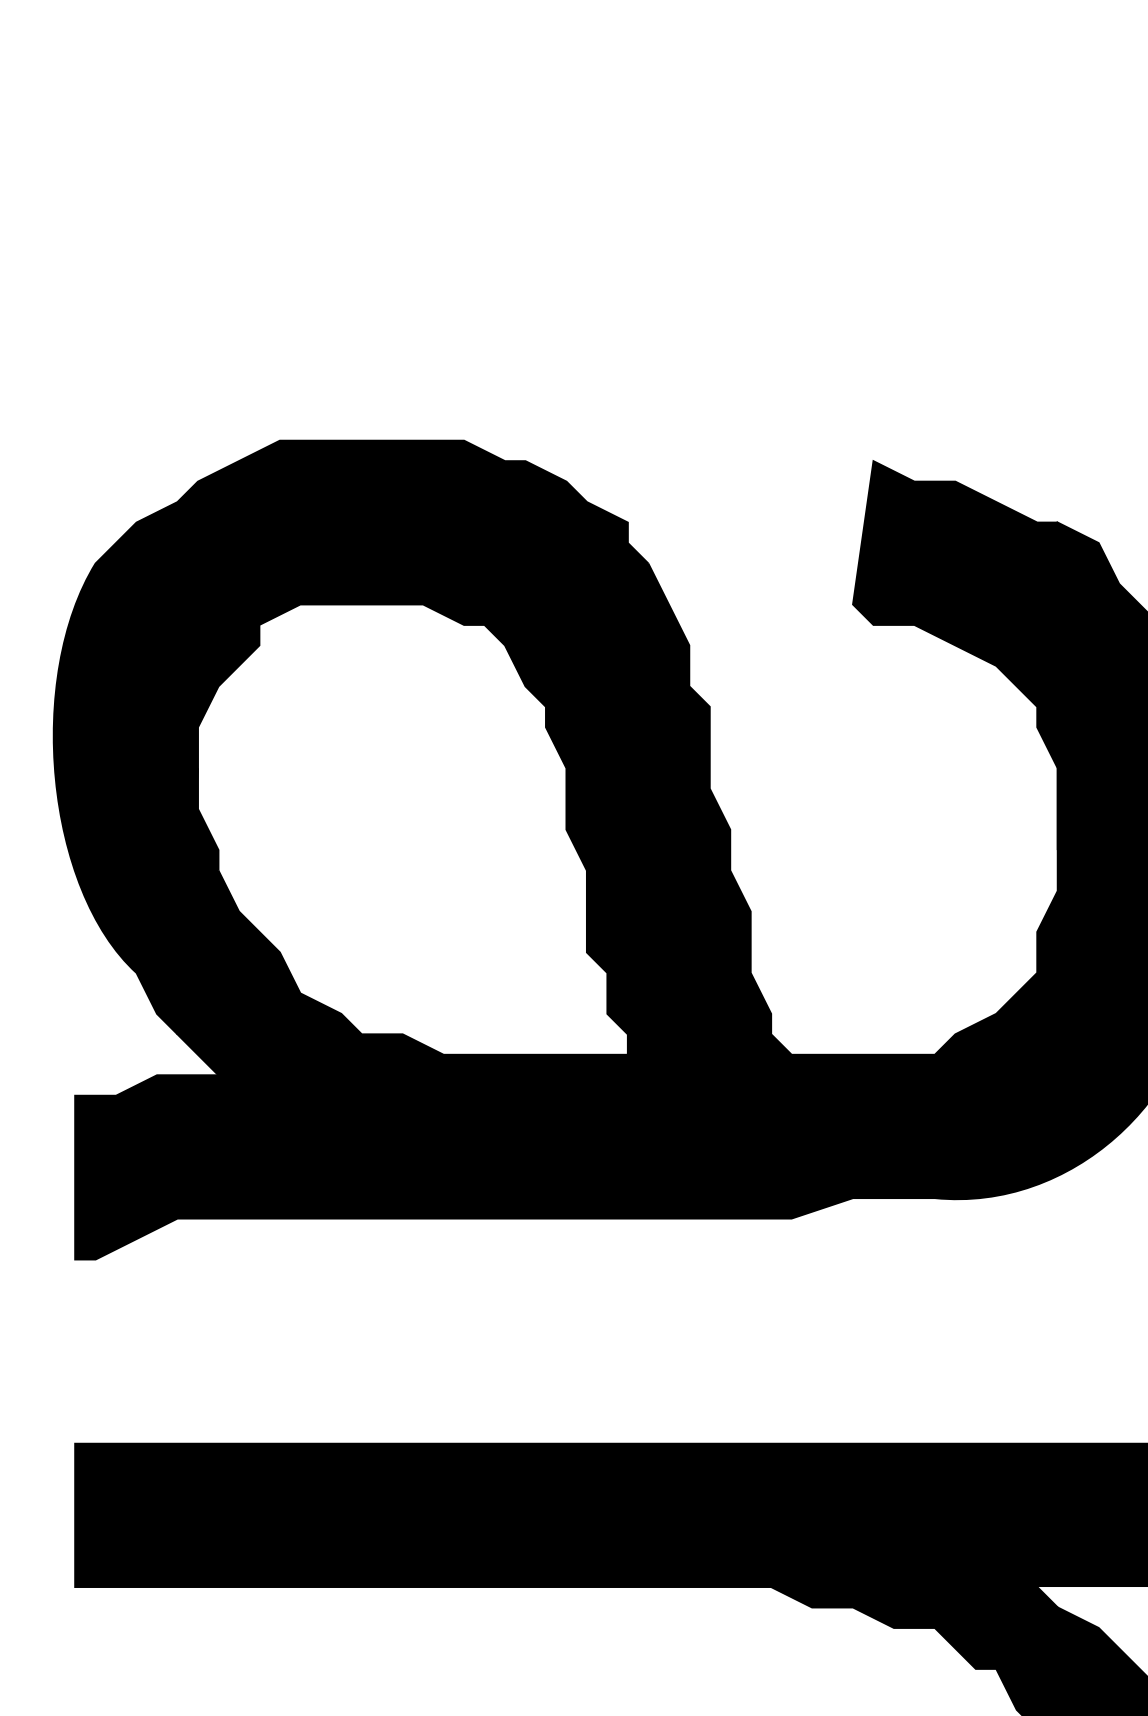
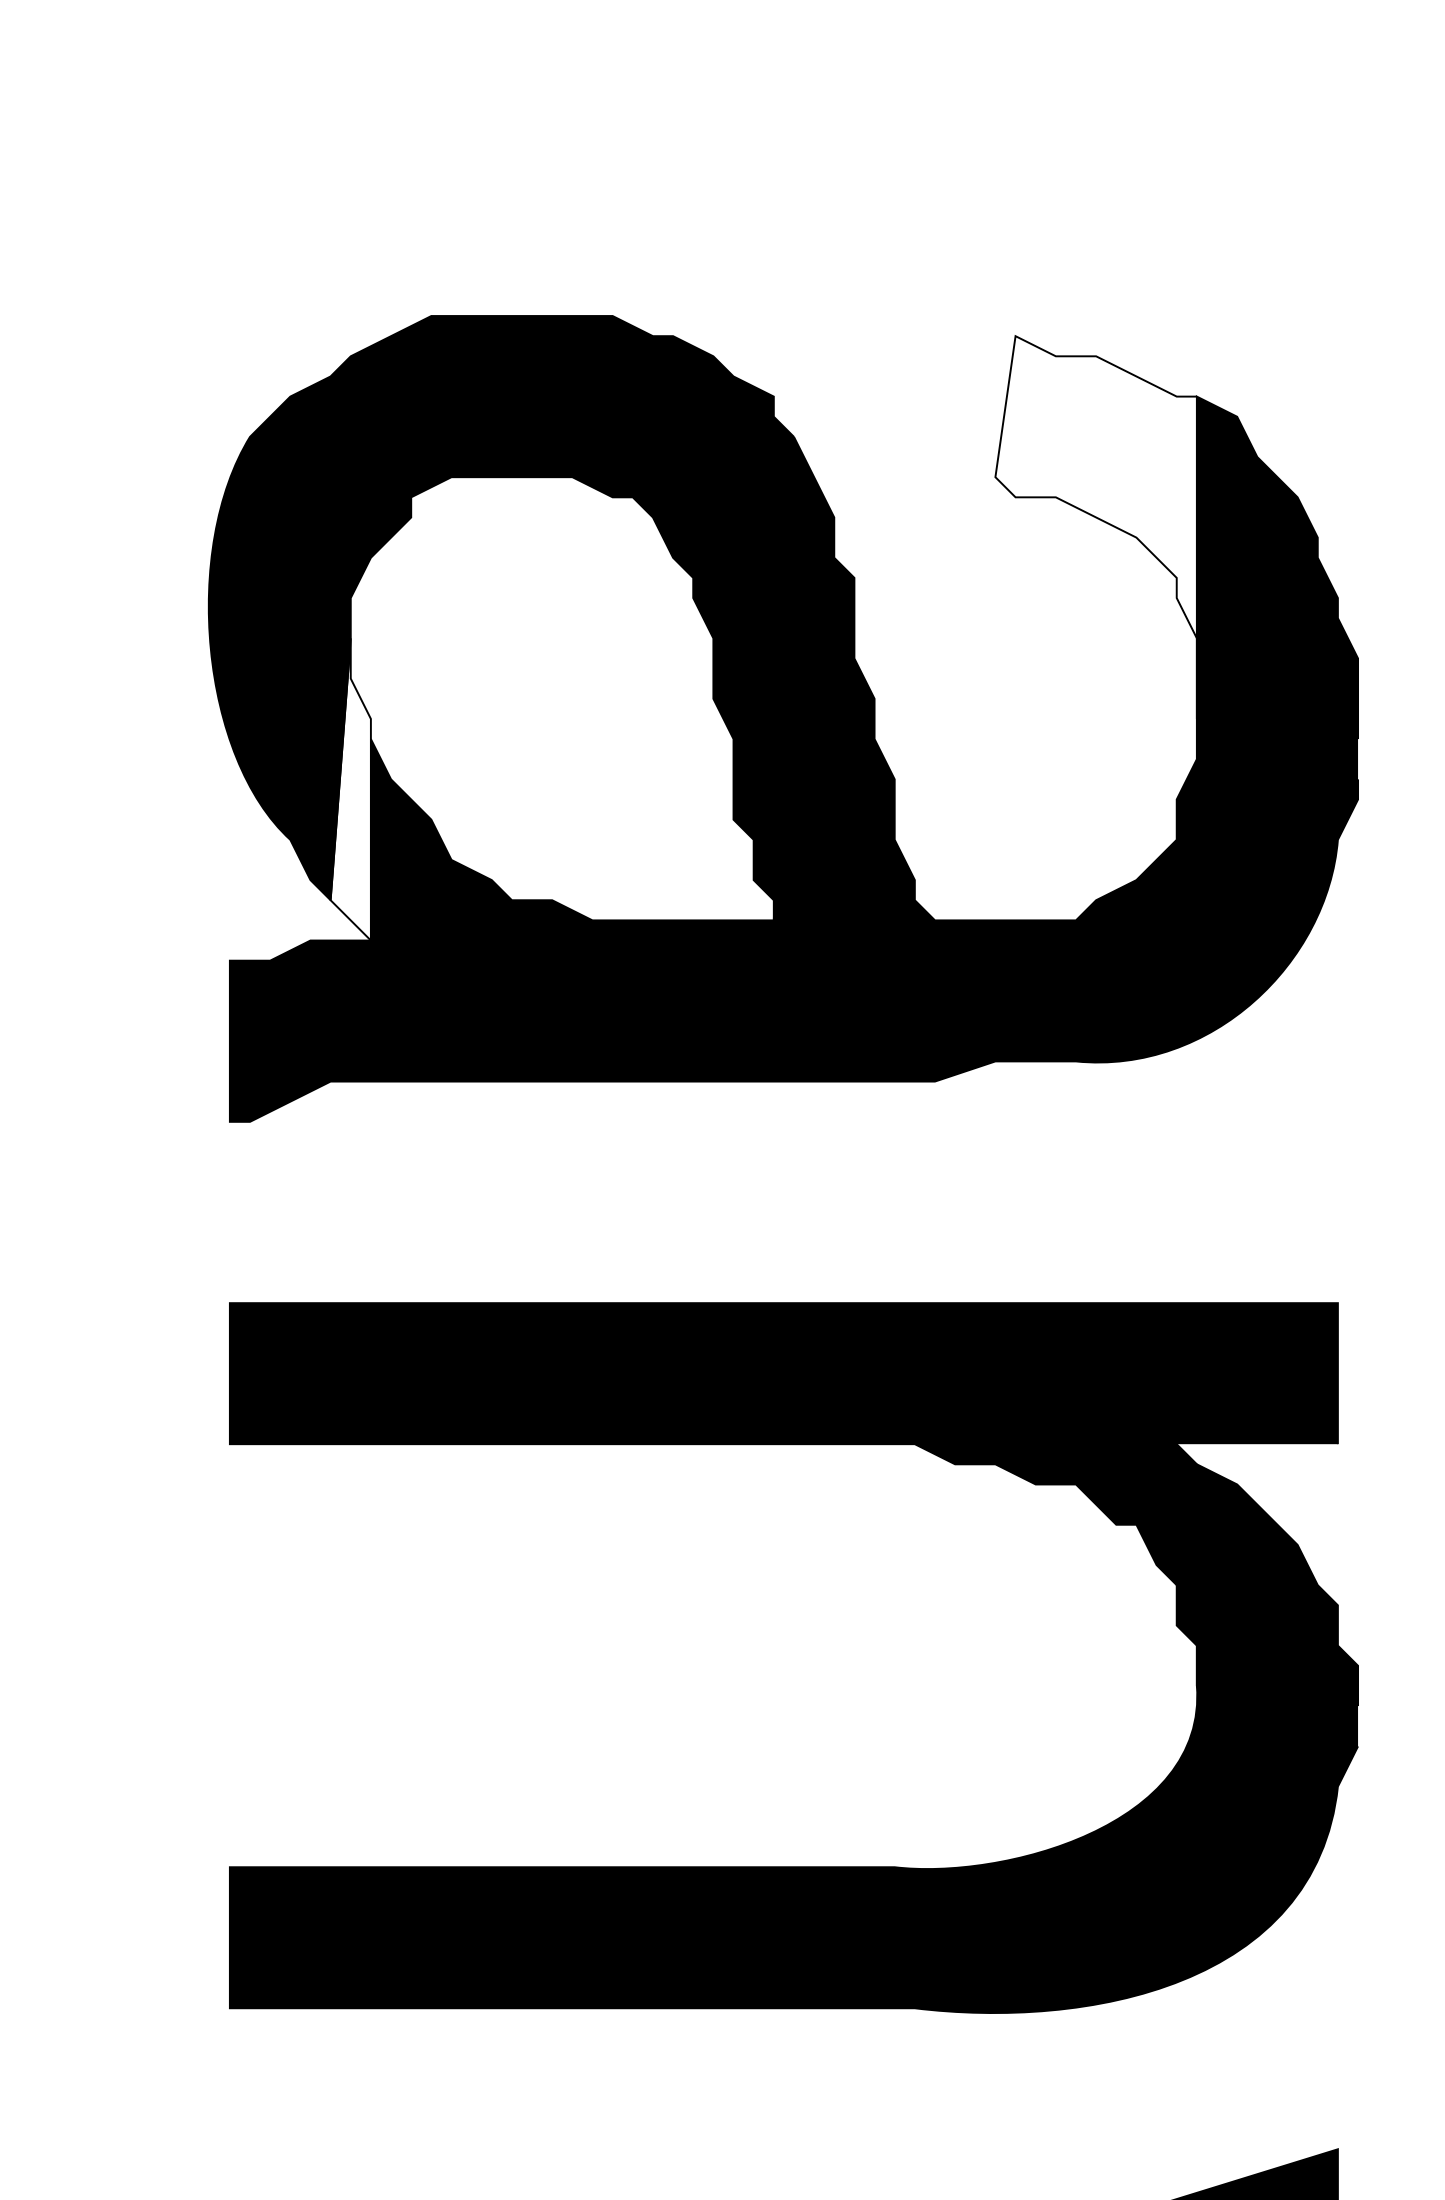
fill: (954, 655) -> (1095, 527), removed
fill: (197, 921) -> (350, 789), removed

